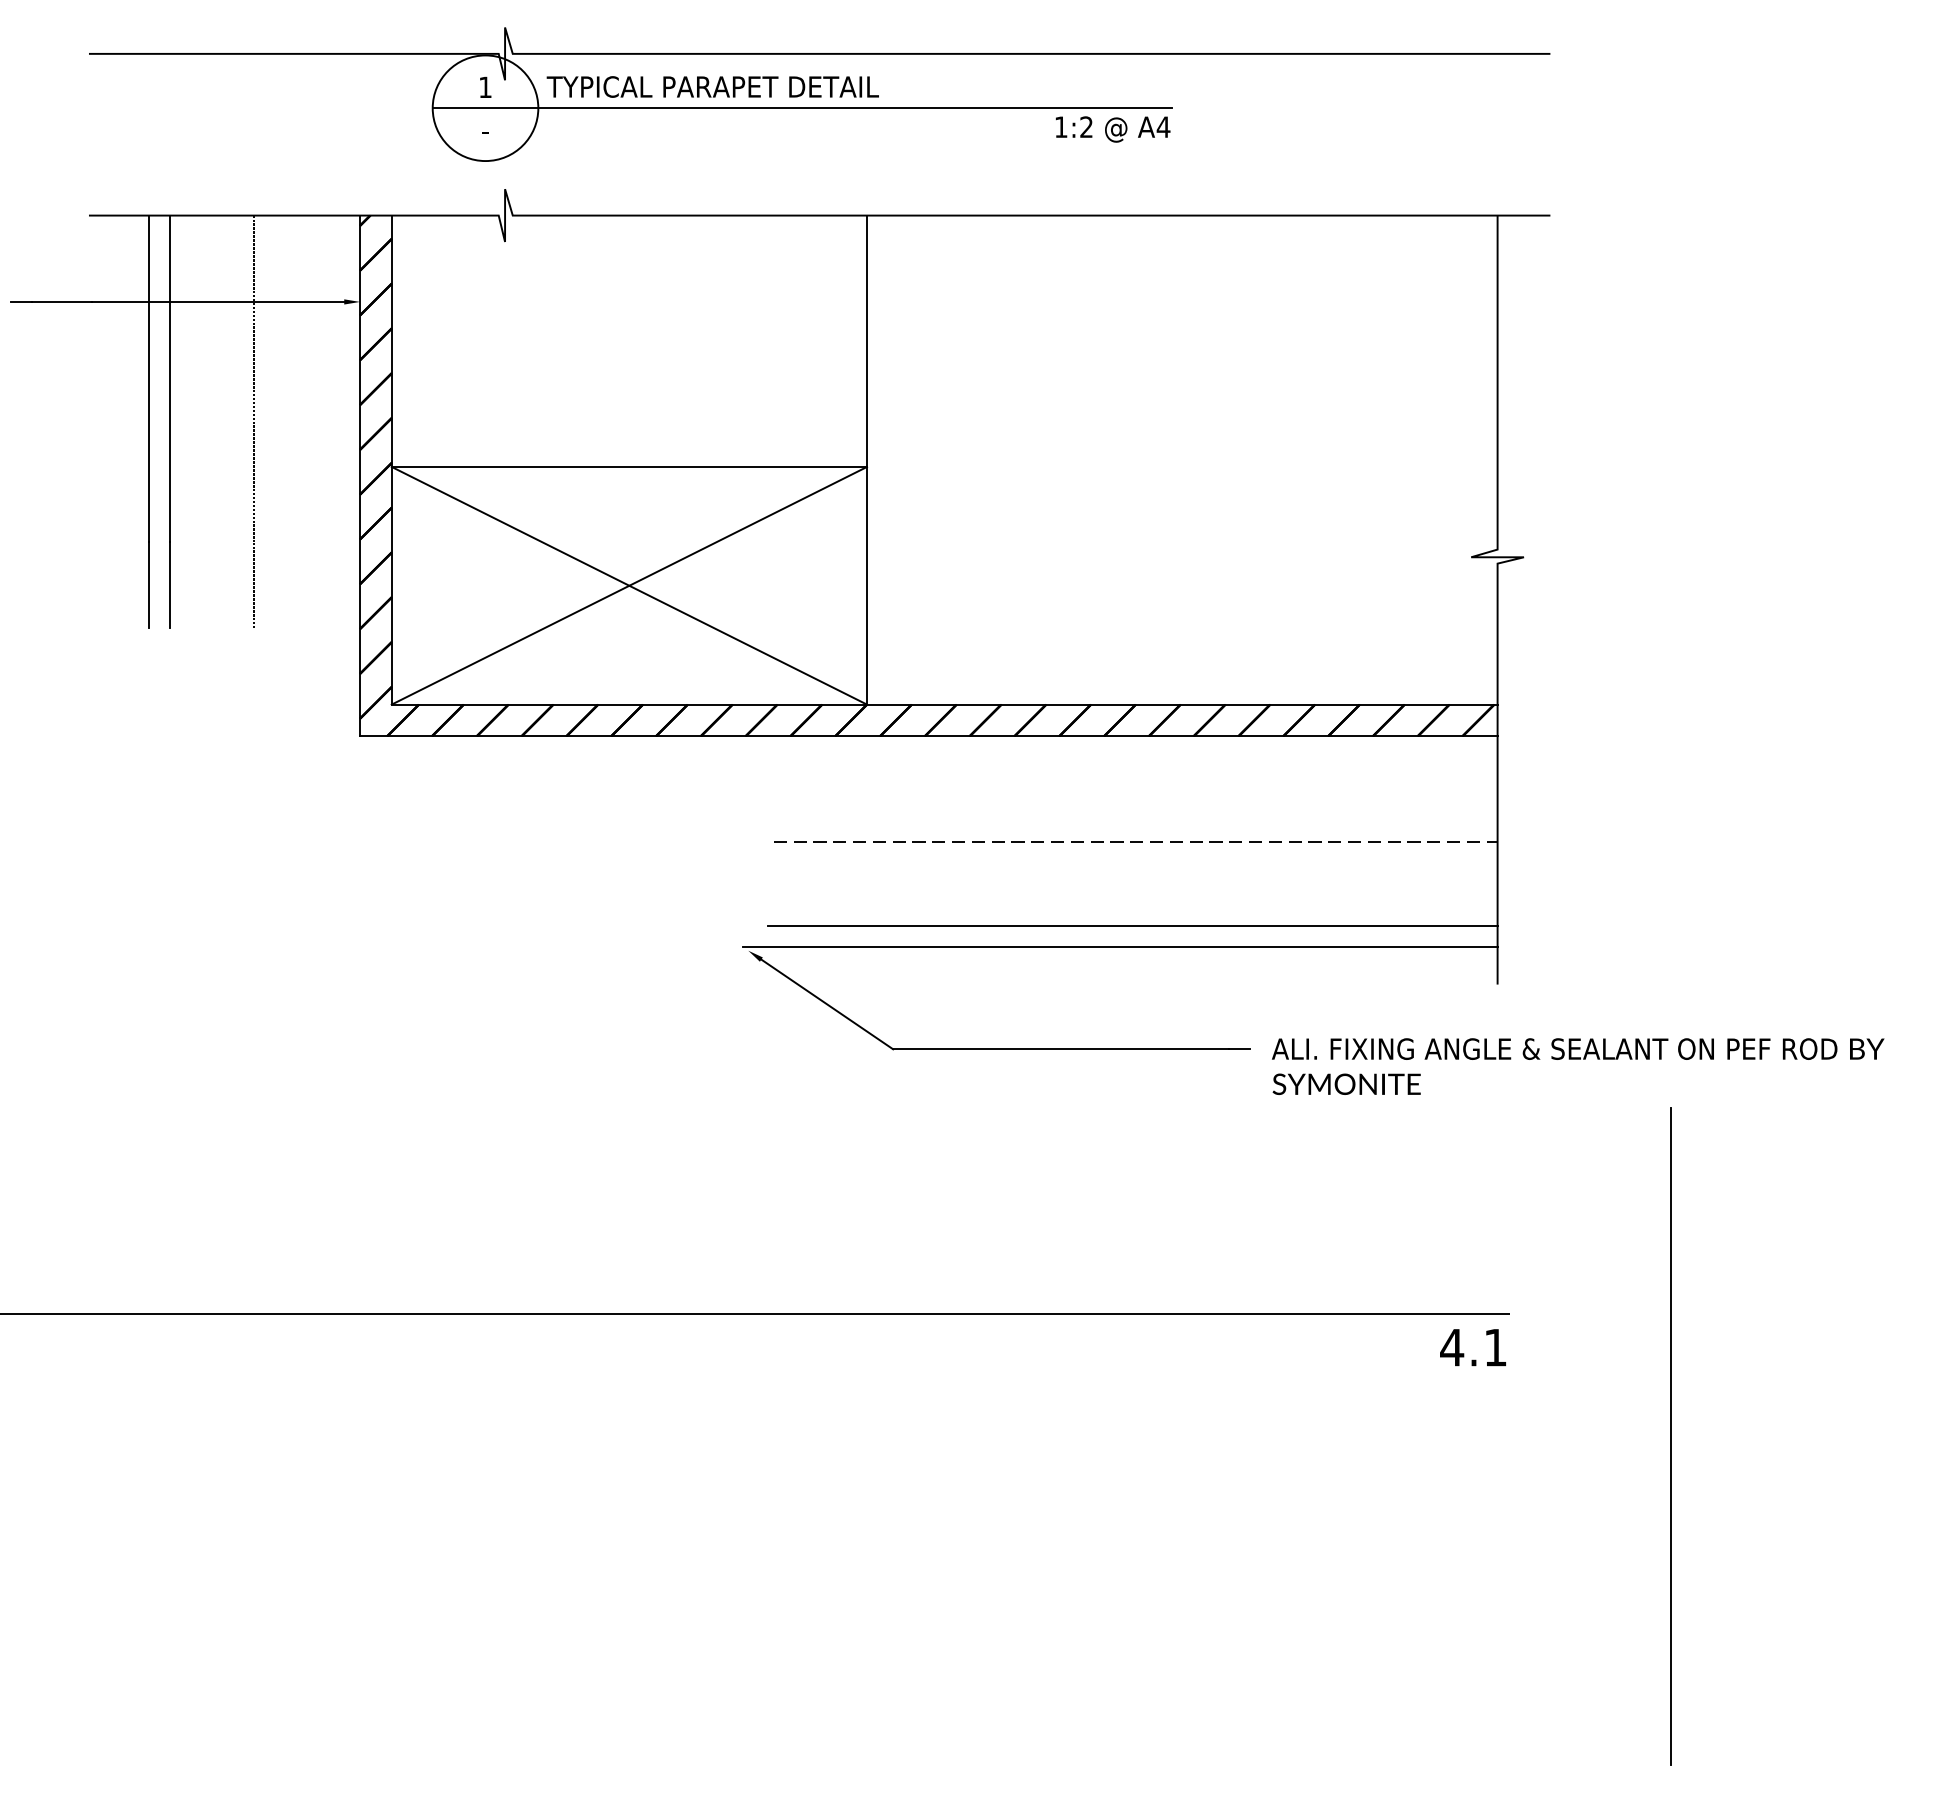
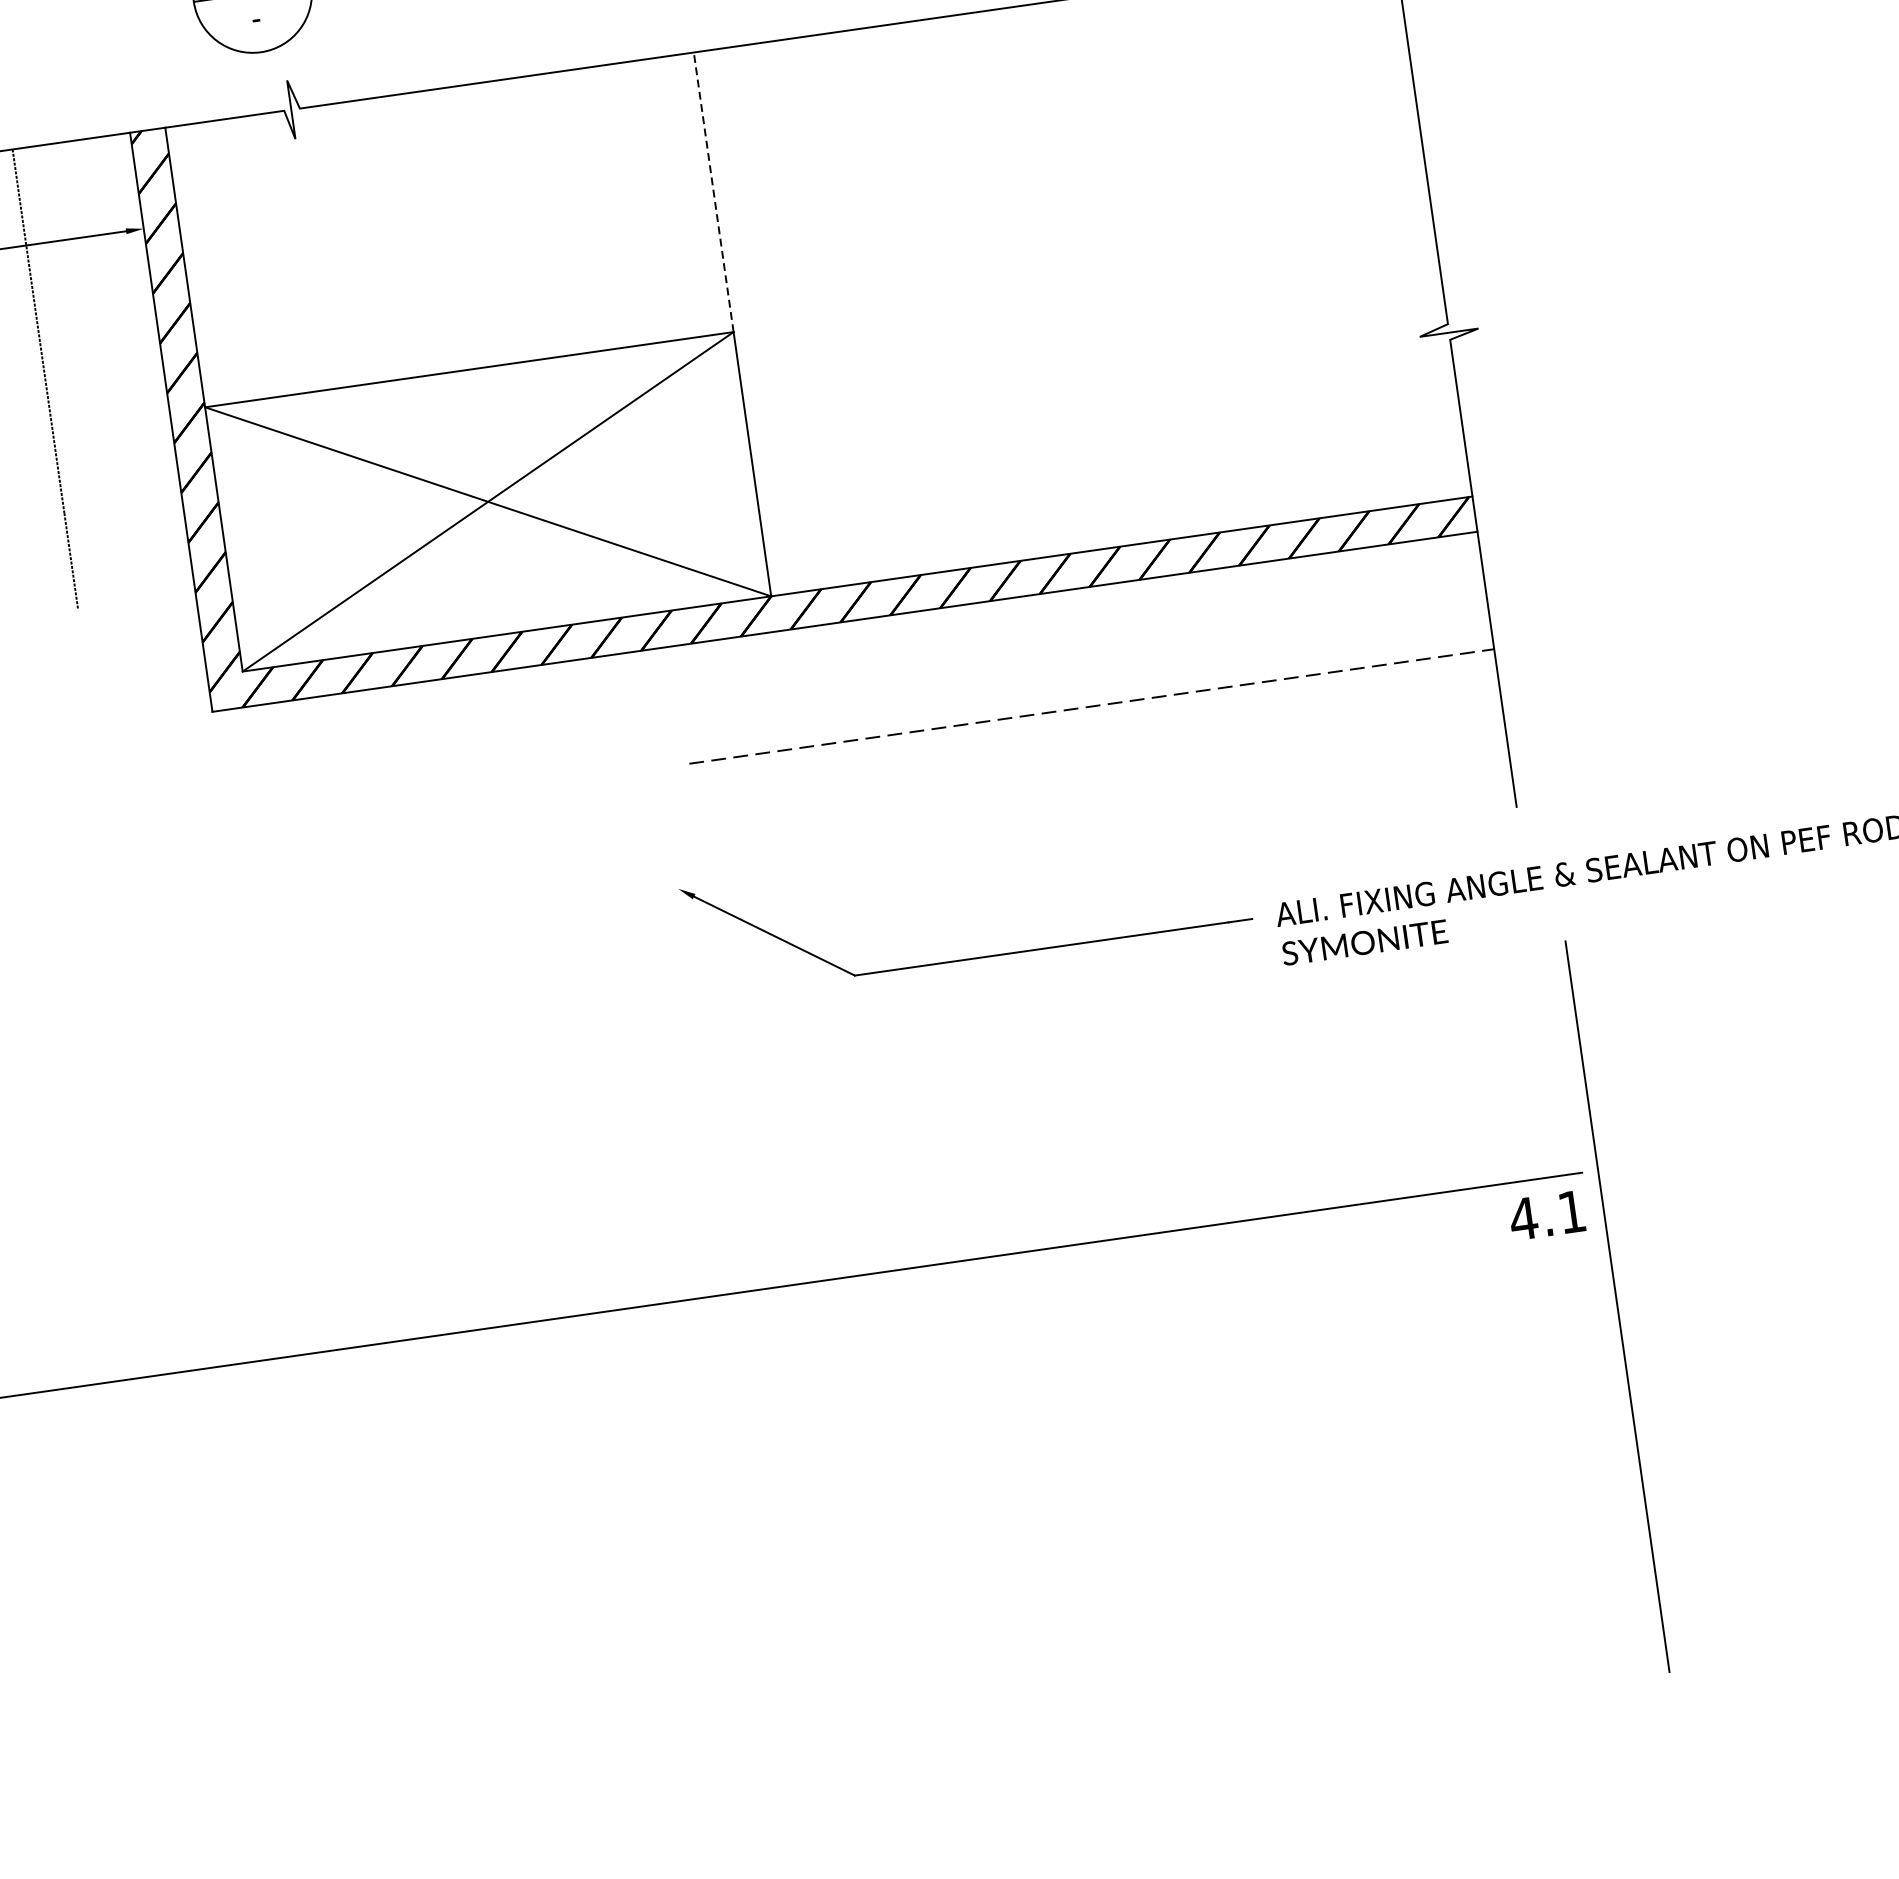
line: (867, 341) -> (714, 192), solid -> dashed
line: (1132, 926) -> (1101, 801), removed
line: (1119, 947) -> (1090, 826), removed
line: (1670, 1436) -> (1617, 1306), moved

